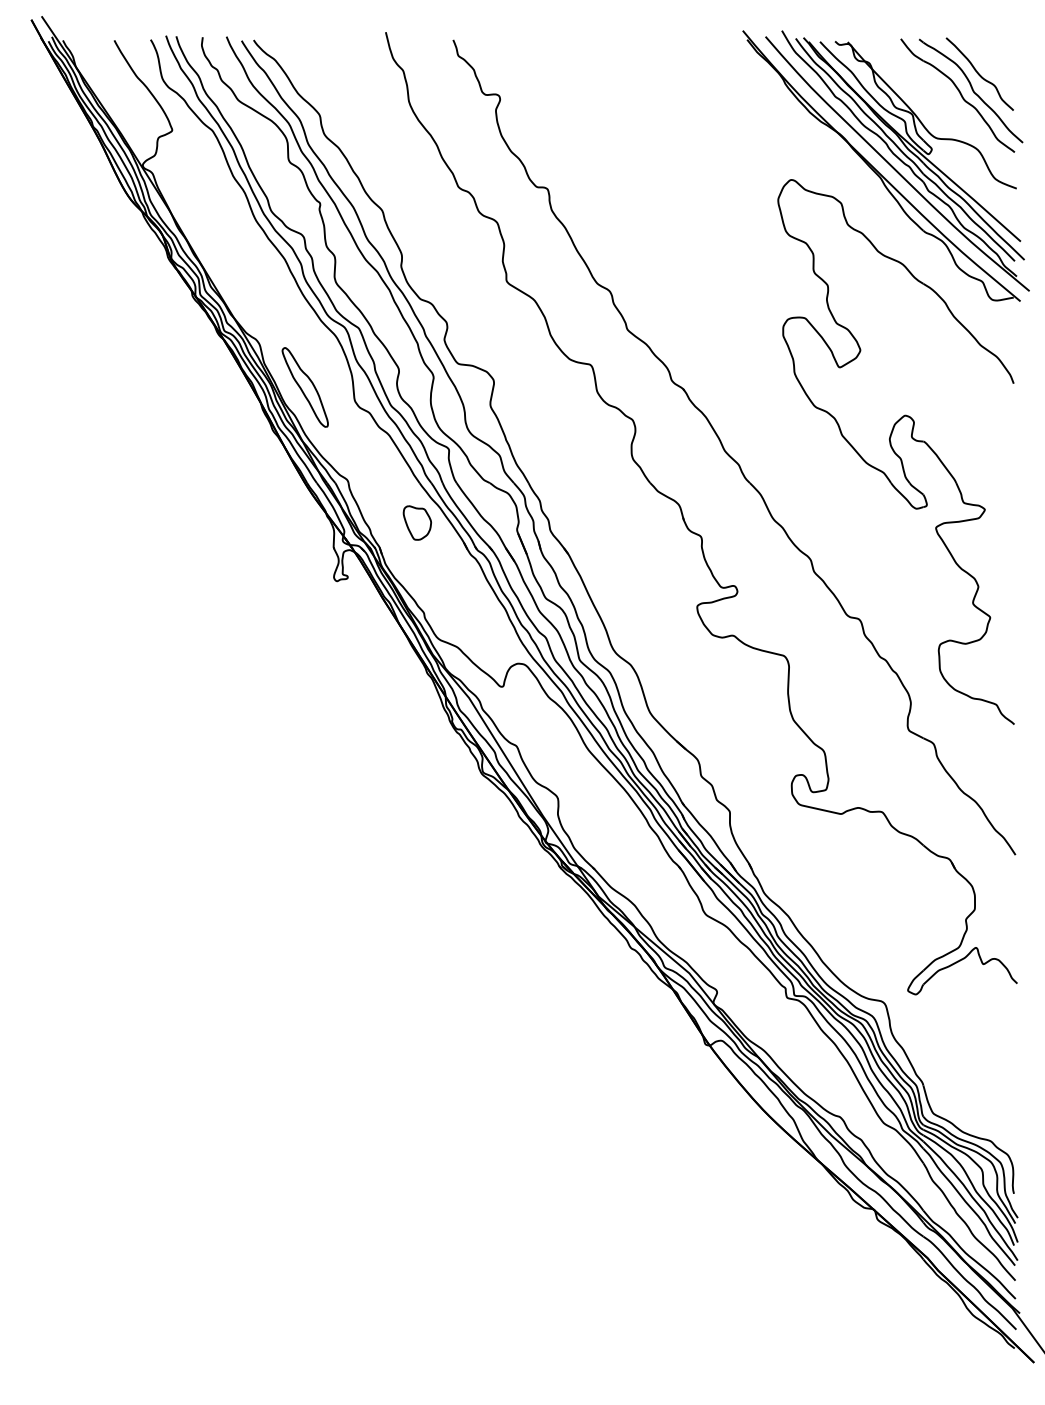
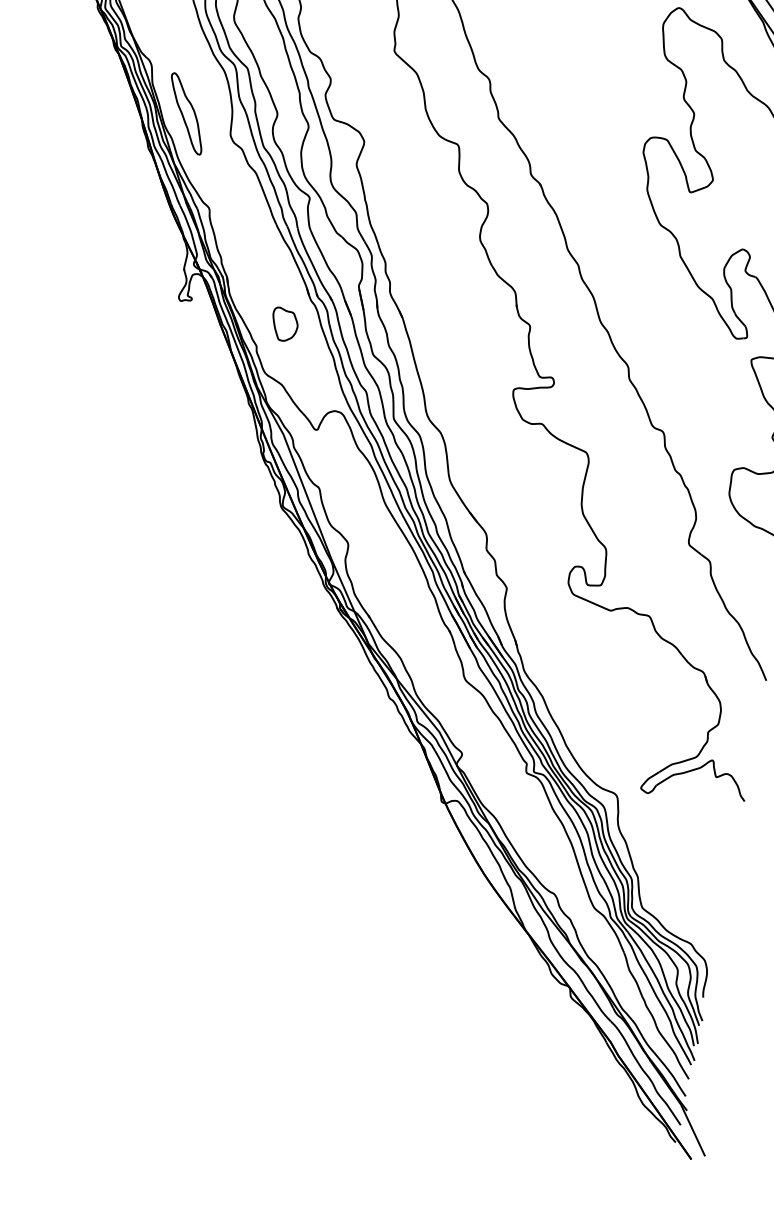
part: (416, 522) -> (283, 324), moved

